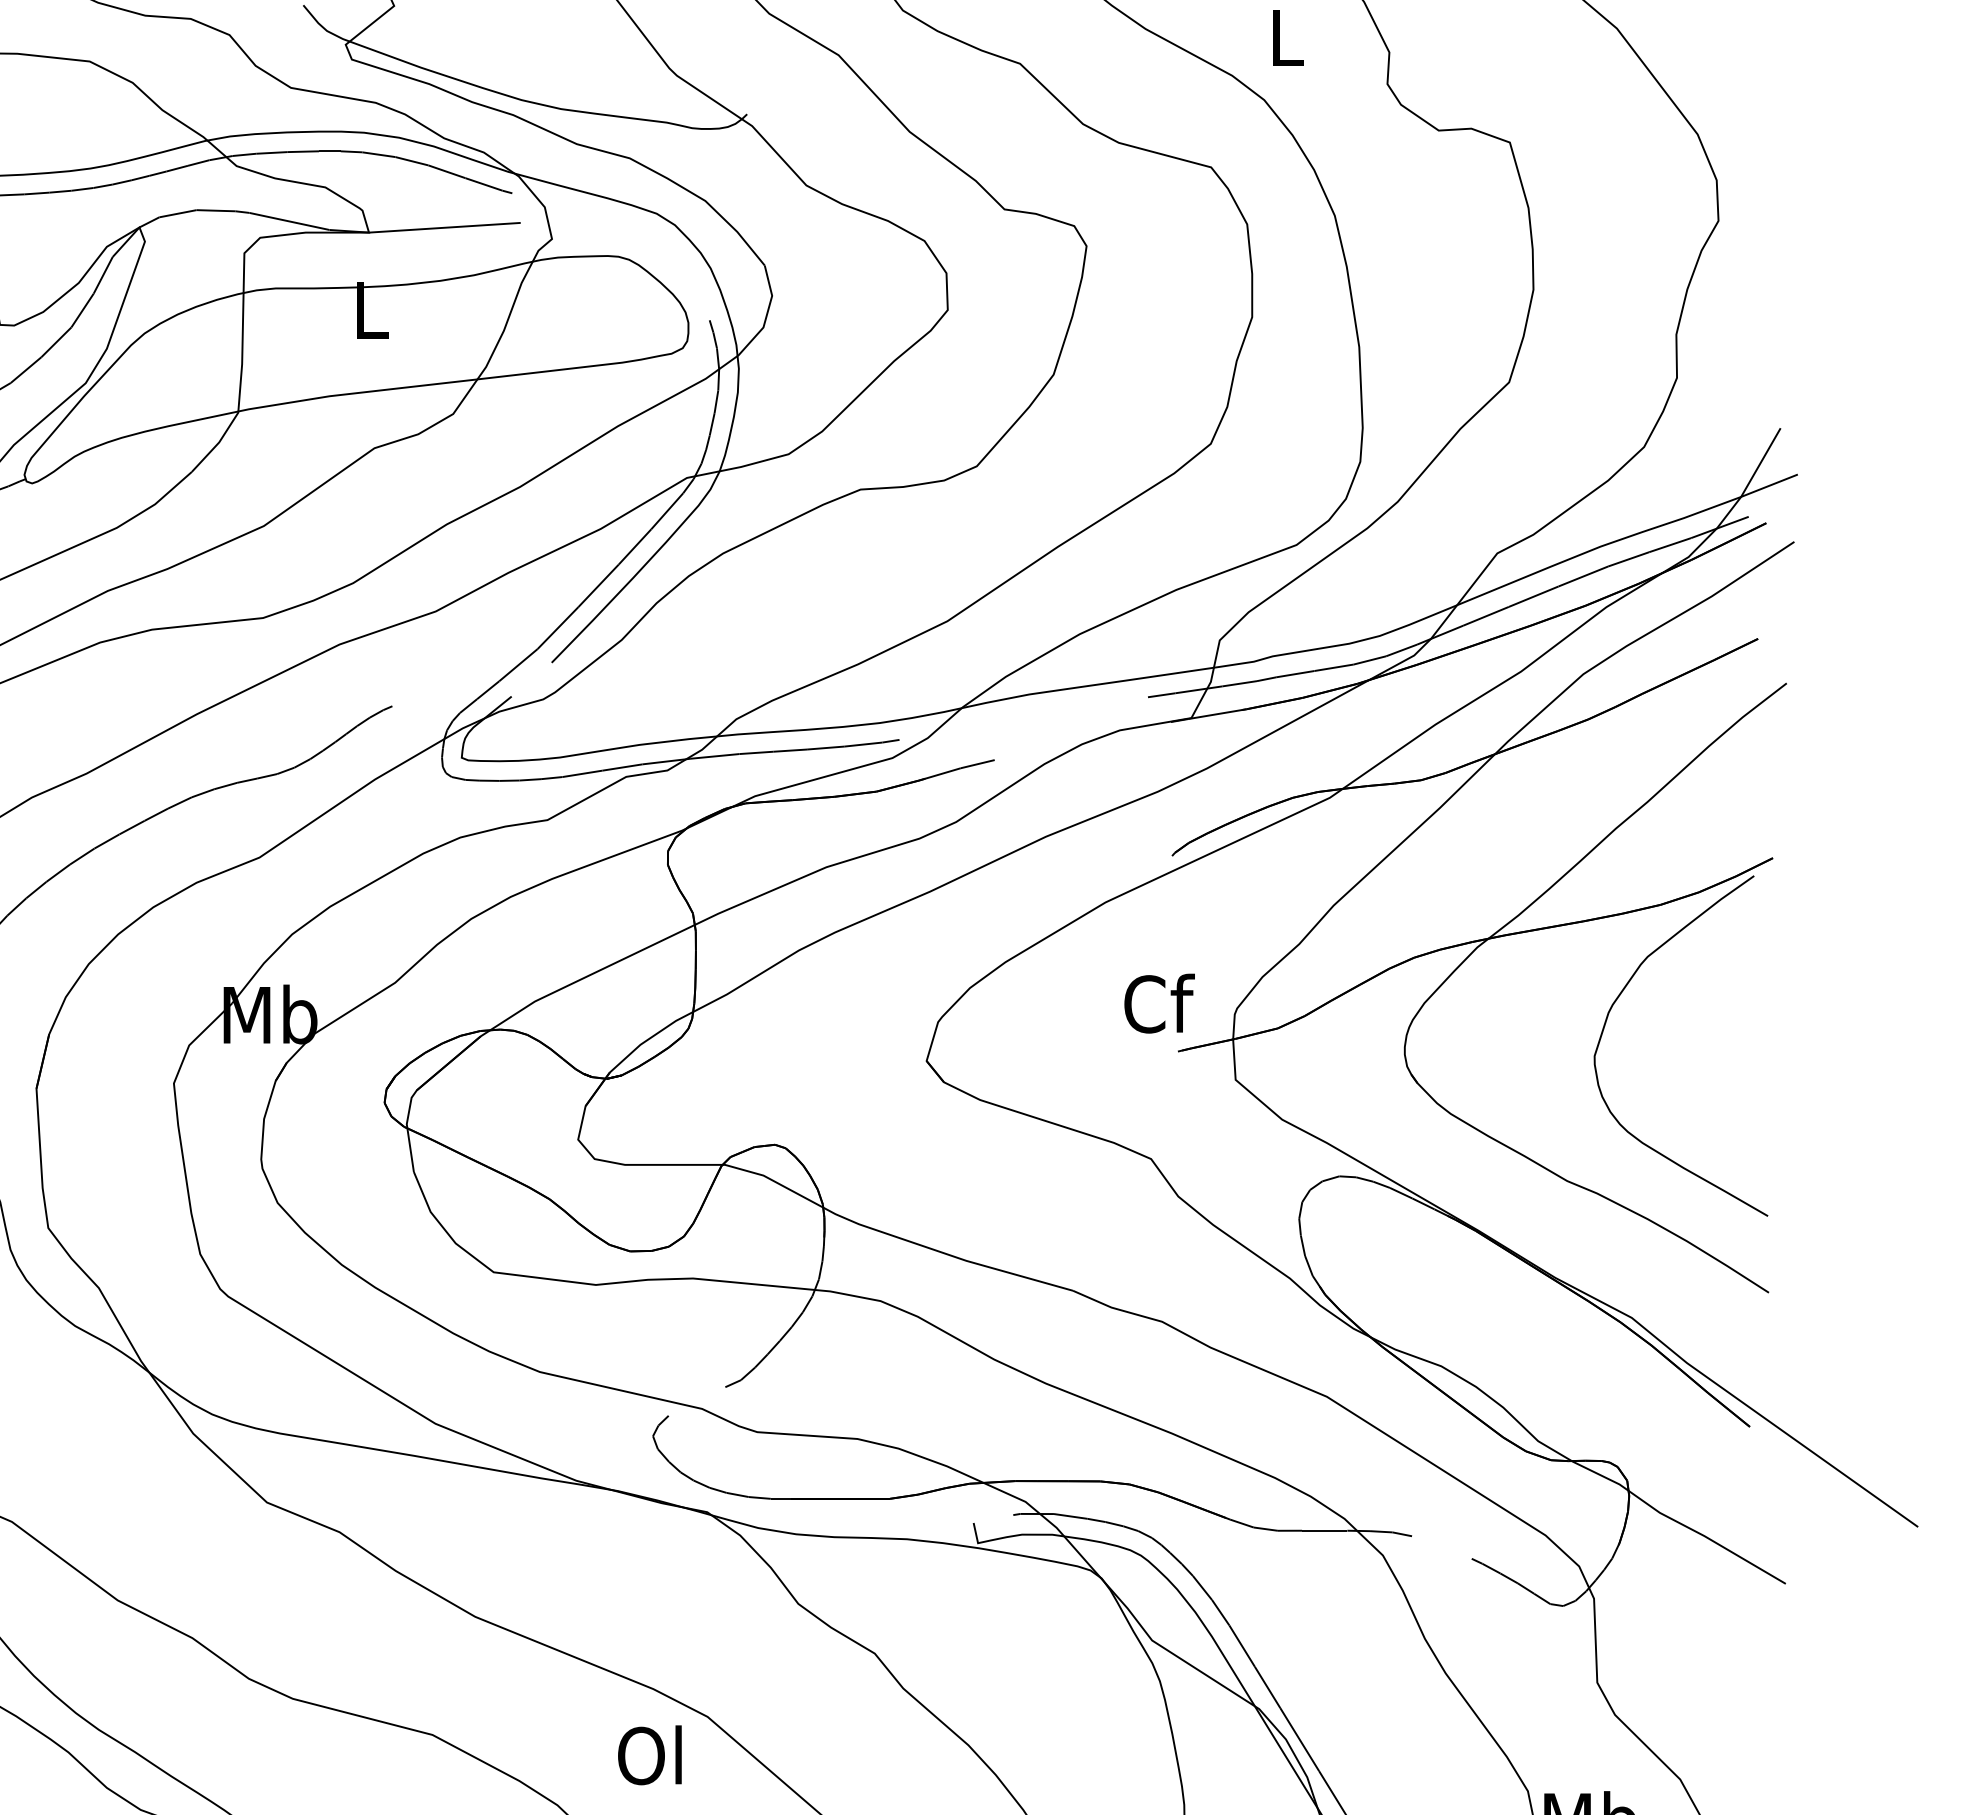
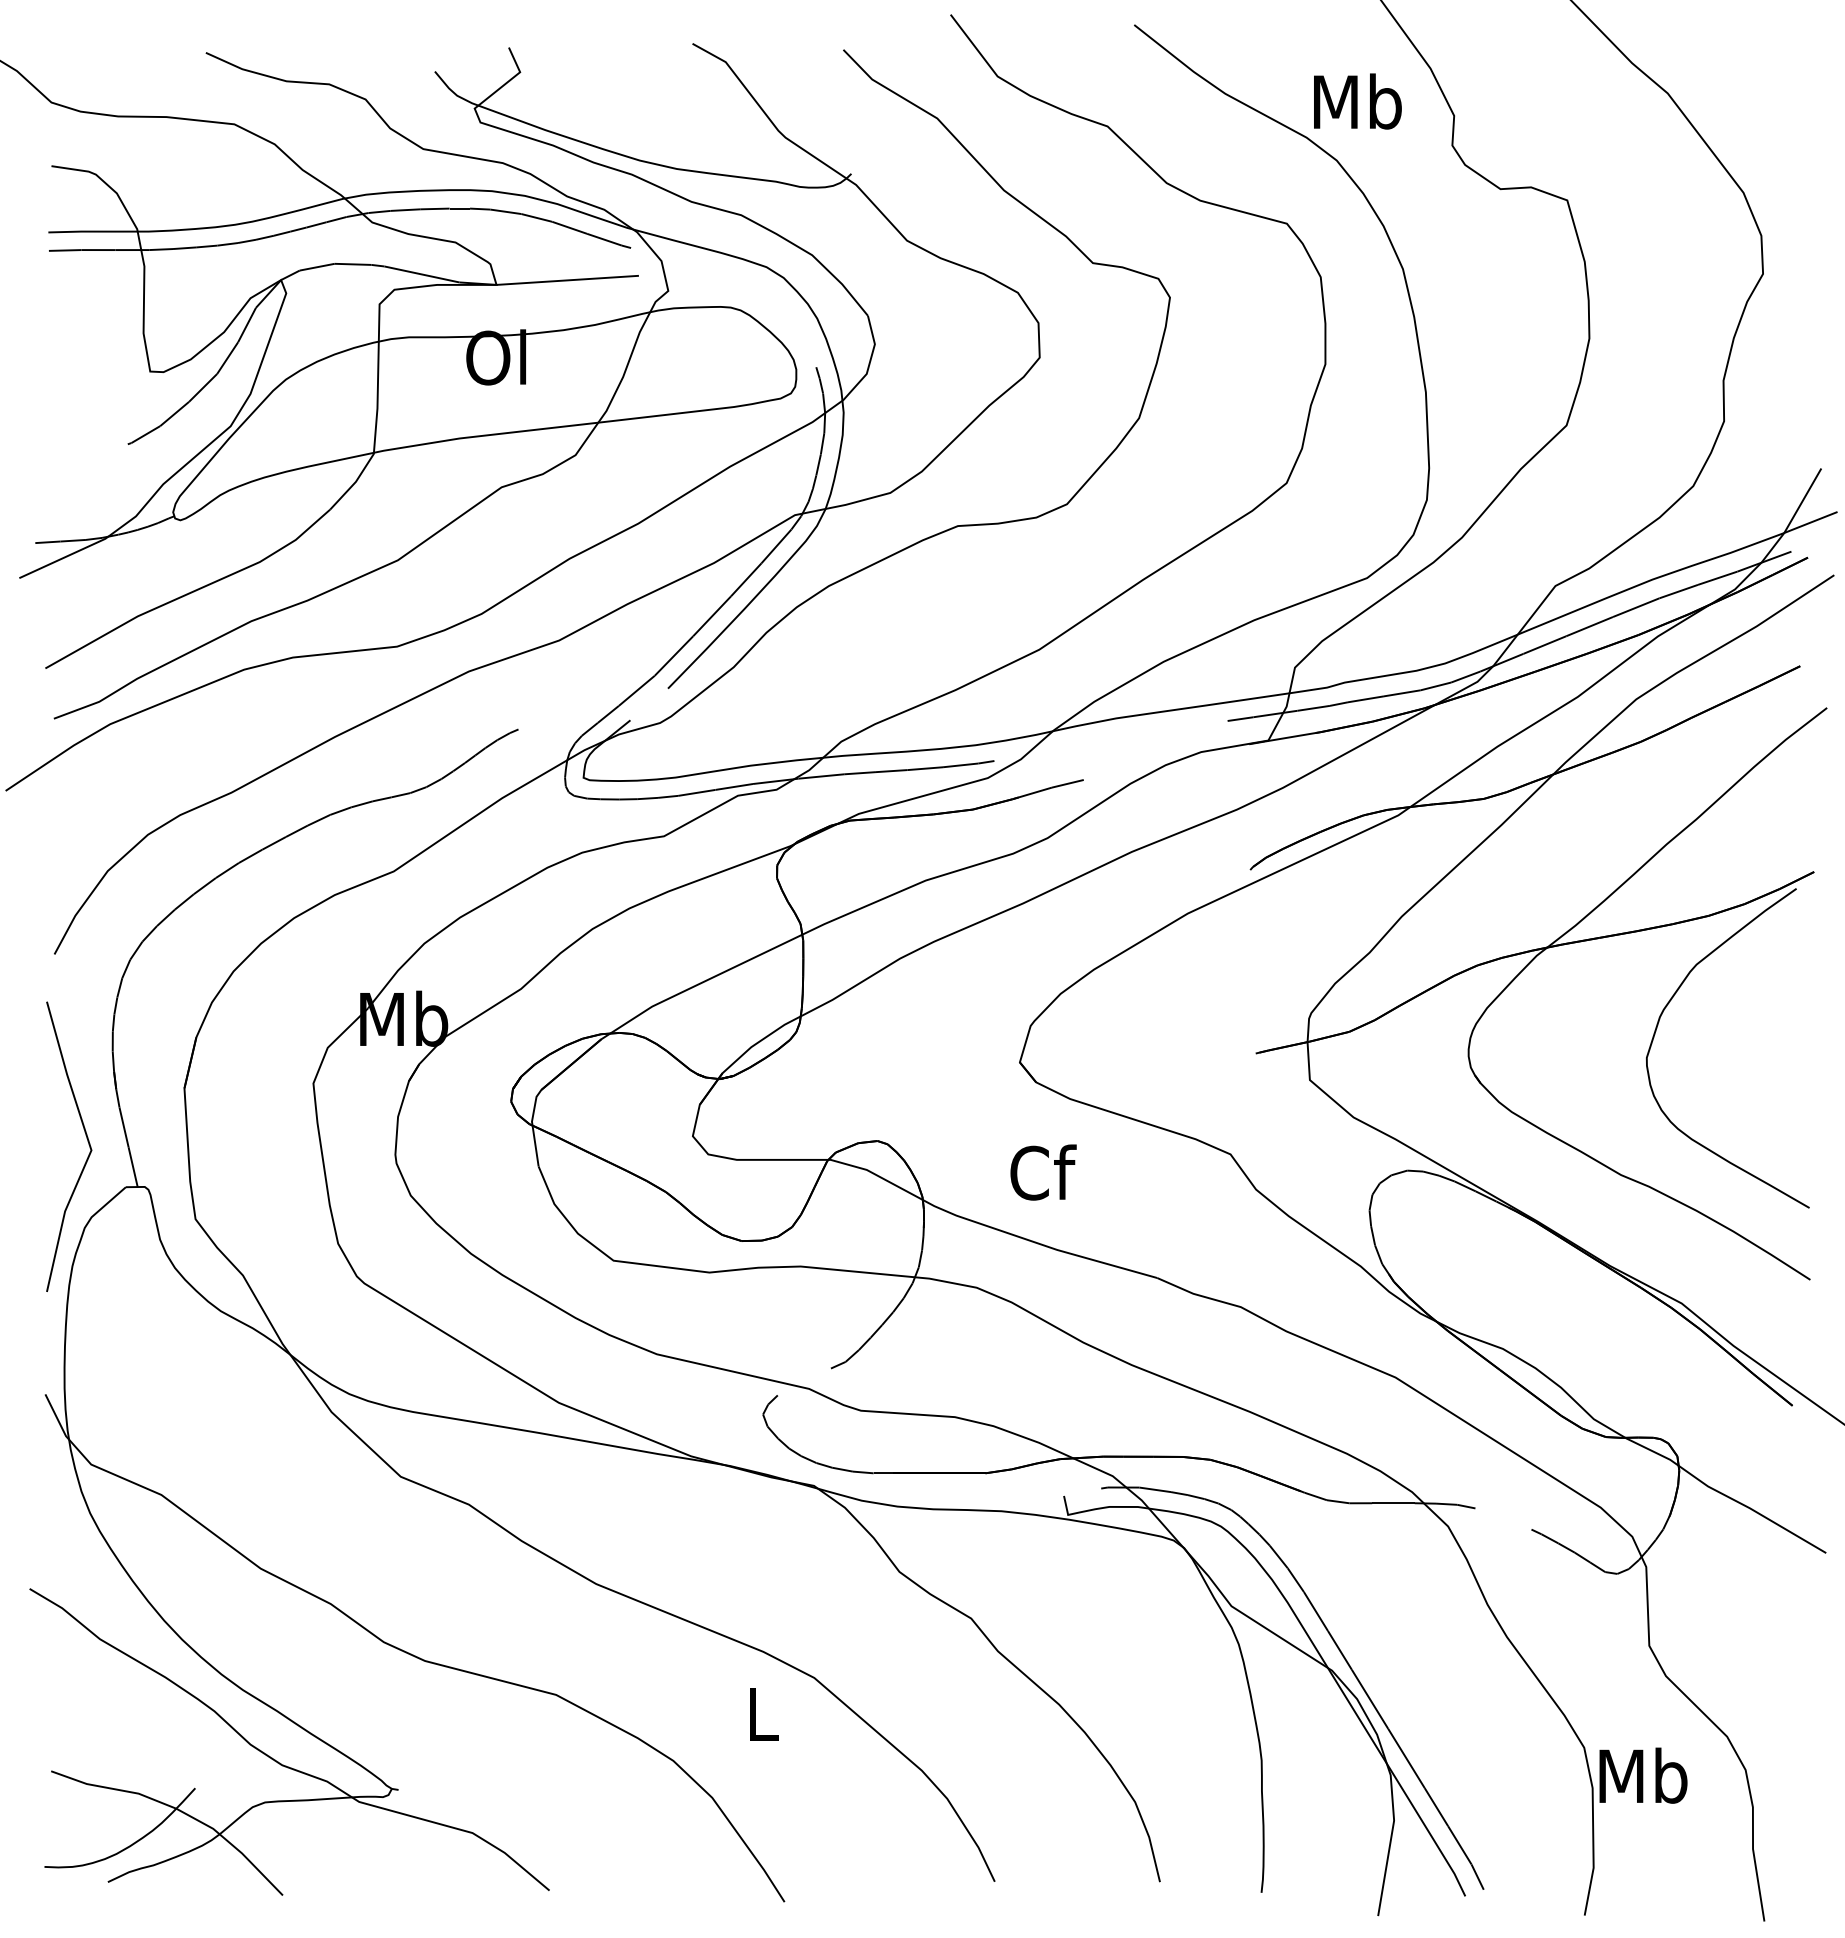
text: (1286, 37) -> (1357, 101), L -> Mb
text: (368, 309) -> (496, 357), L -> Ol
text: (1159, 1003) -> (1043, 1172), moved
text: (649, 1755) -> (759, 1714), Ol -> L

